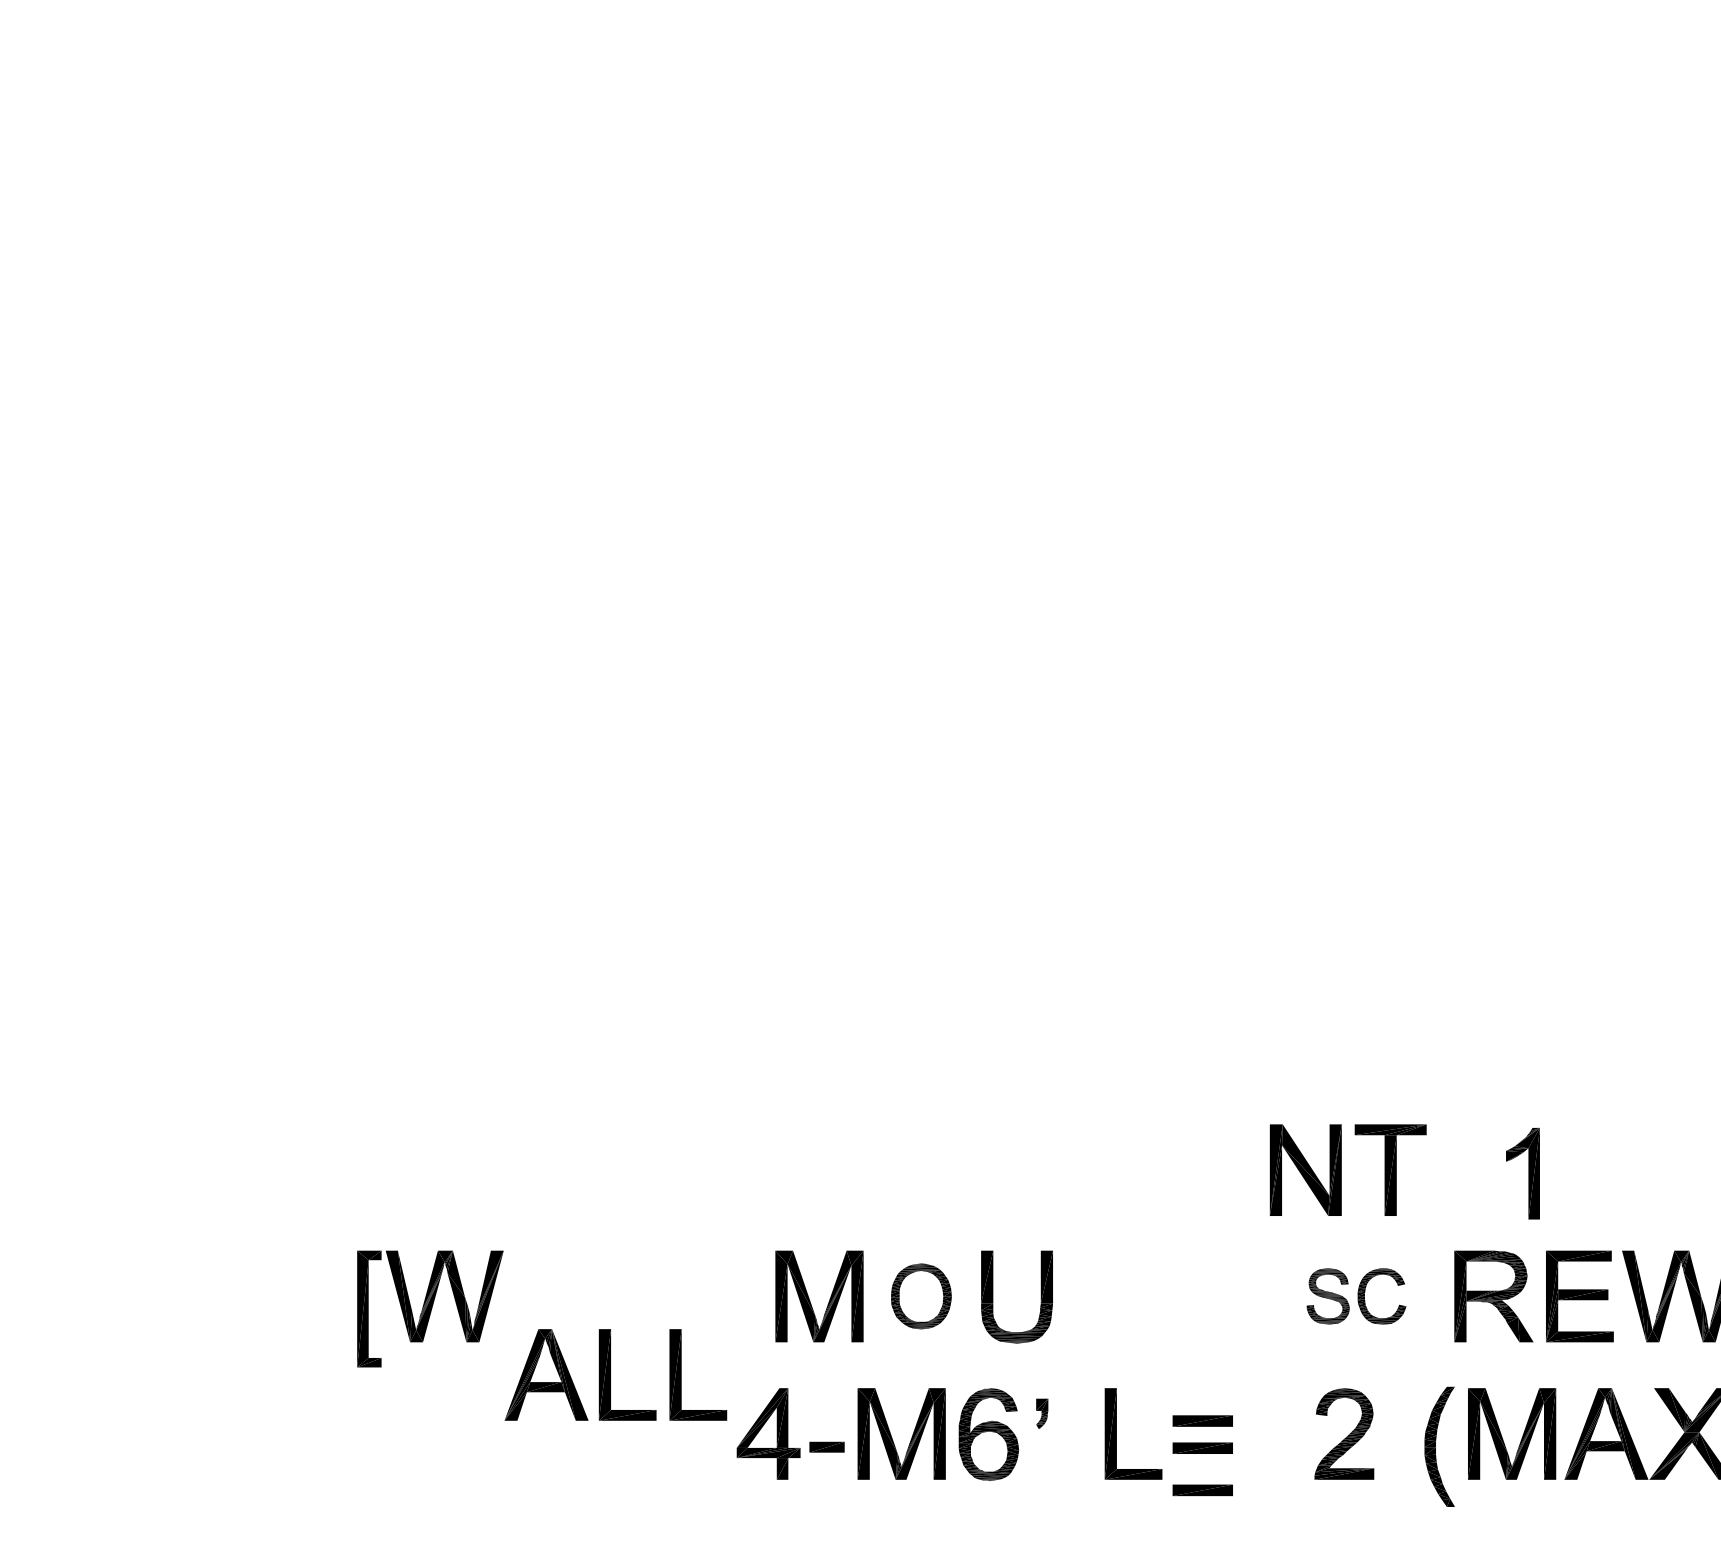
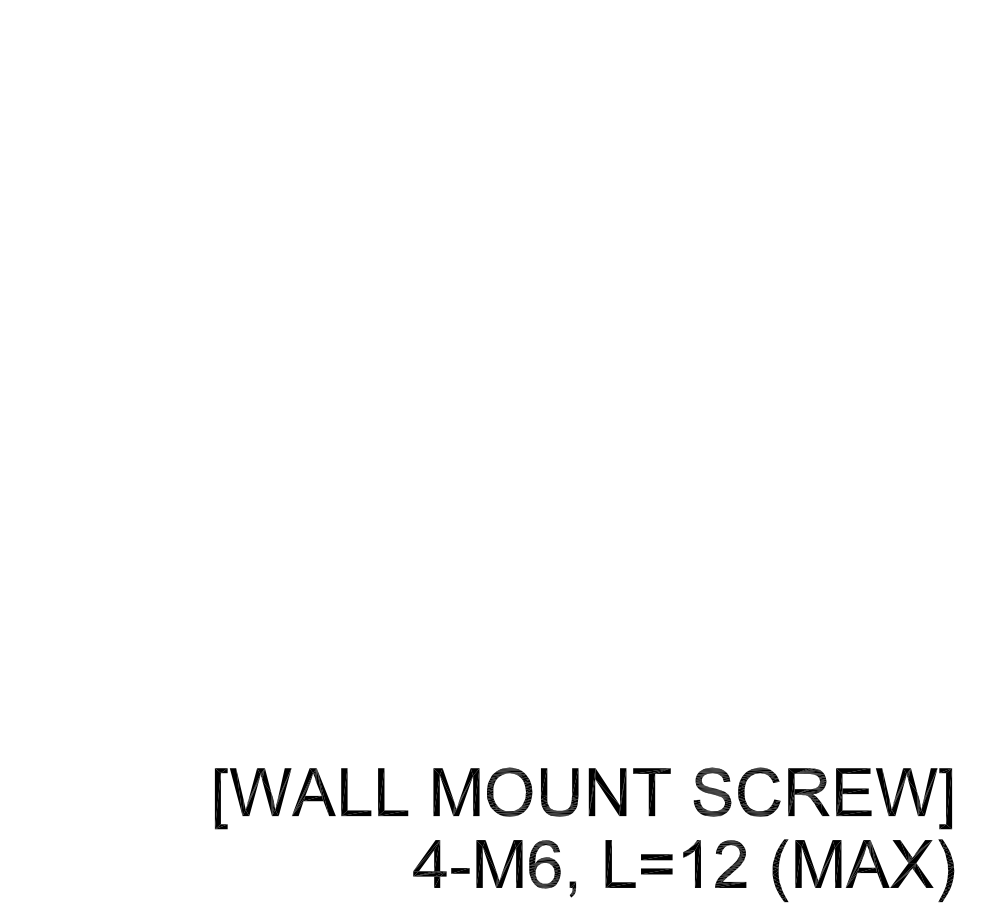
part: (1347, 1170) -> (629, 792), moved
part: (1521, 1172) -> (691, 863), moved
part: (920, 1295) -> (509, 791), size x1.43
part: (1355, 1295) -> (736, 791), size x1.67
part: (616, 1375) -> (350, 792), moved
part: (1041, 1413) -> (572, 889), moved
part: (1202, 1490) -> (656, 893), removed

